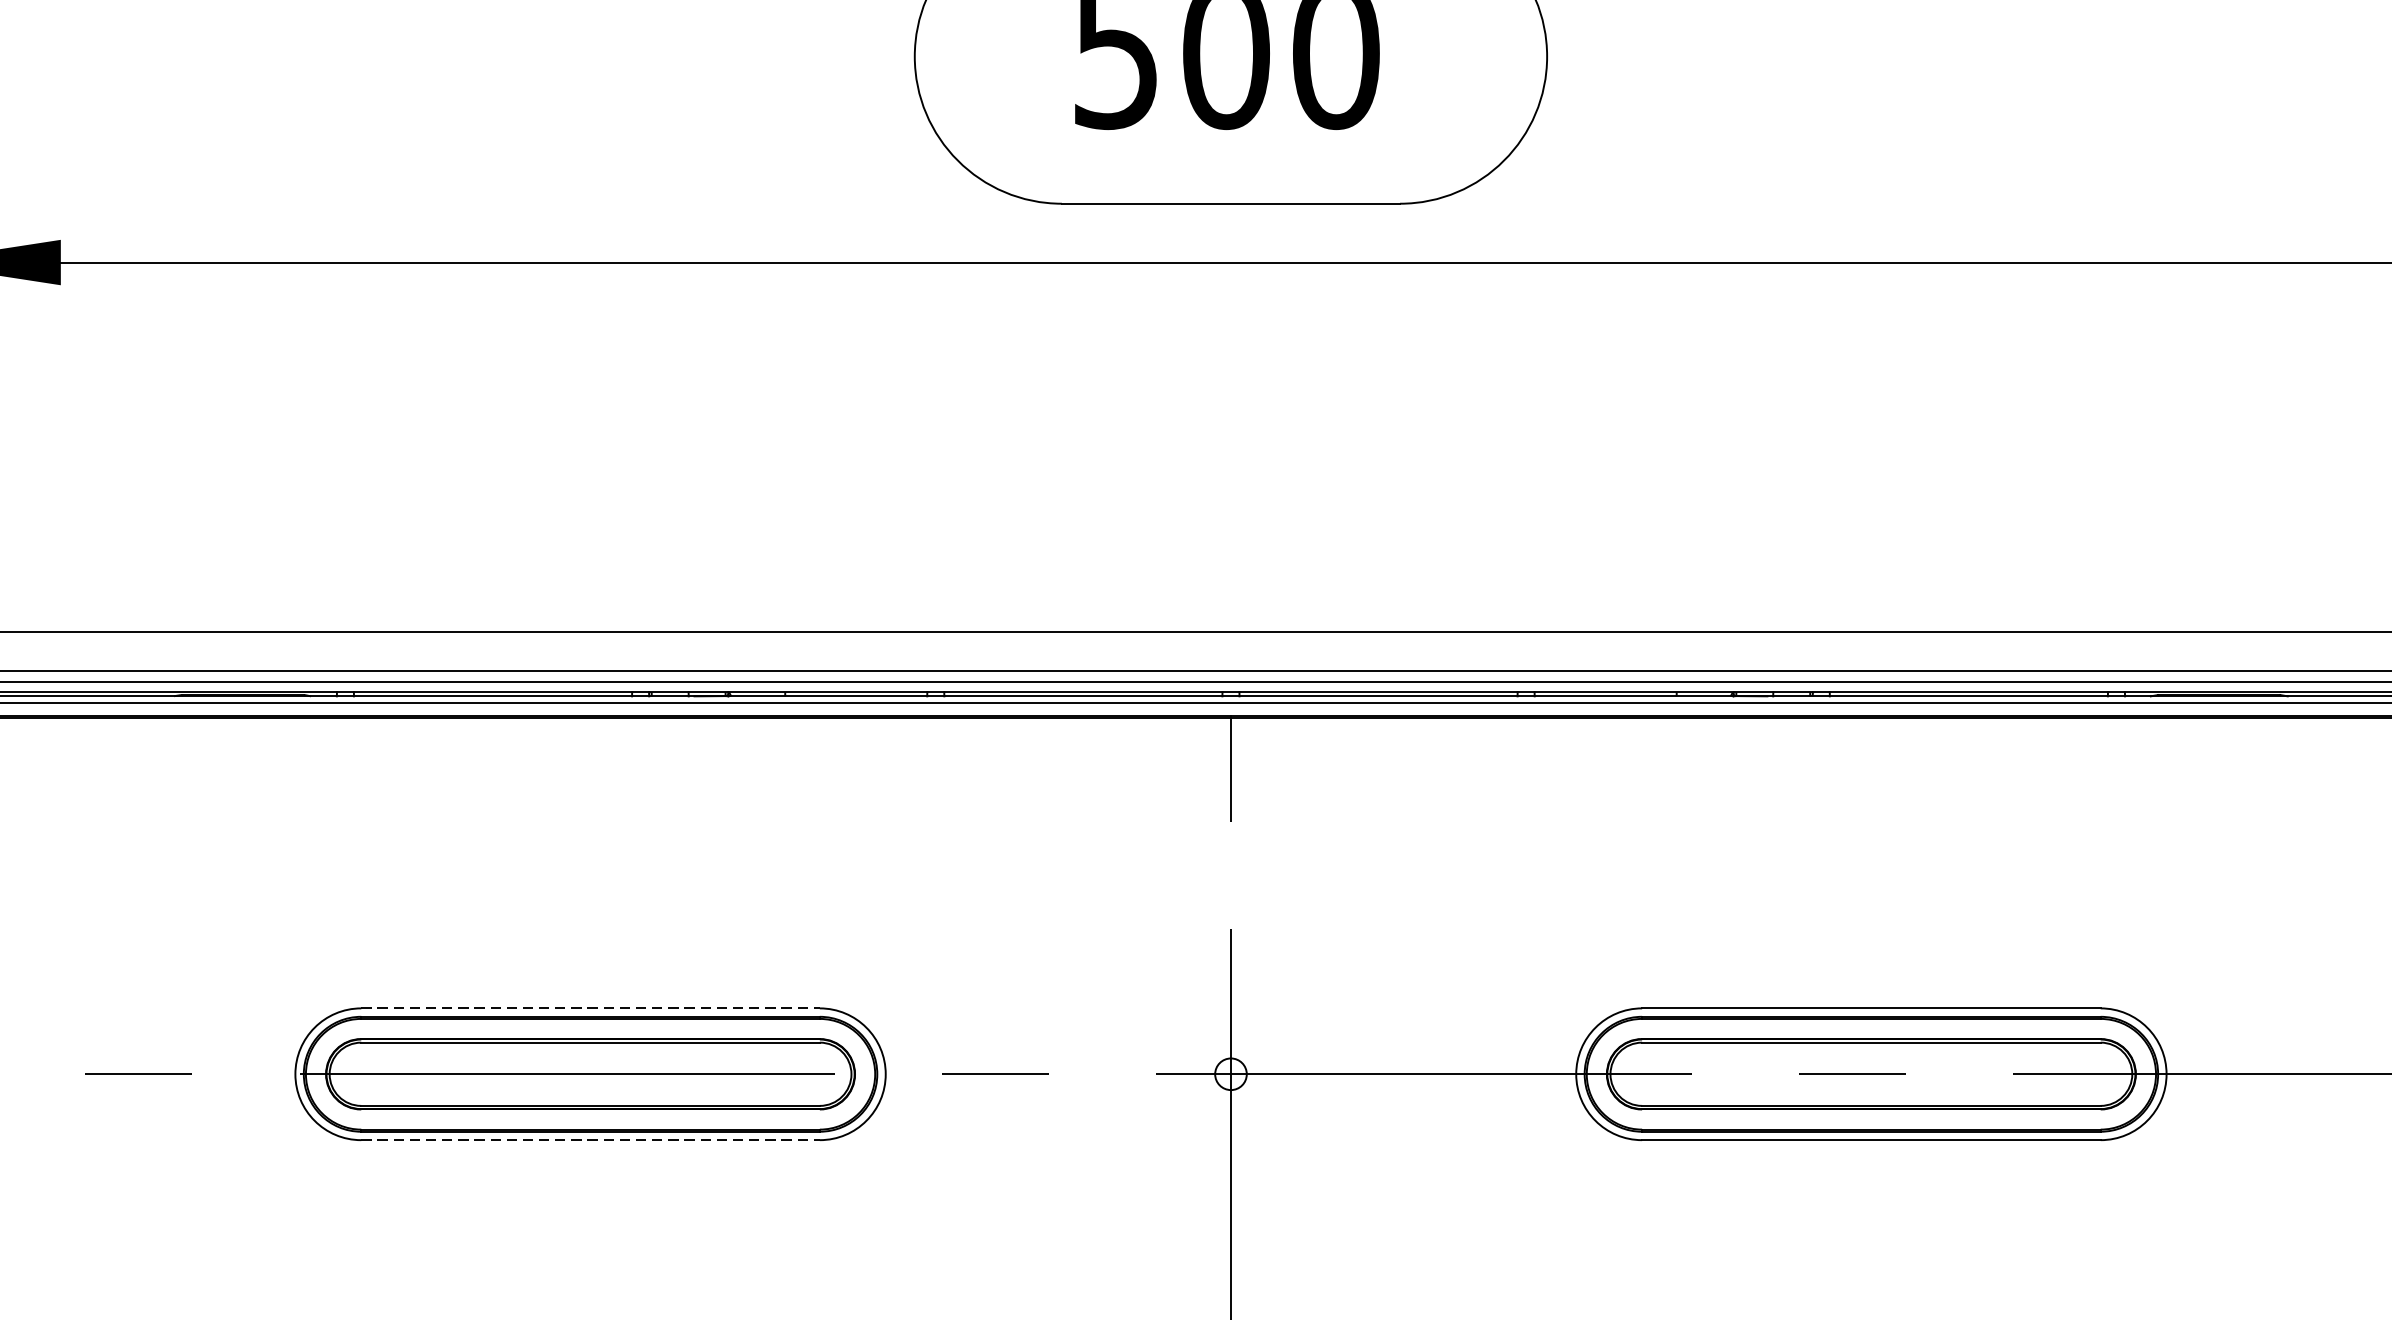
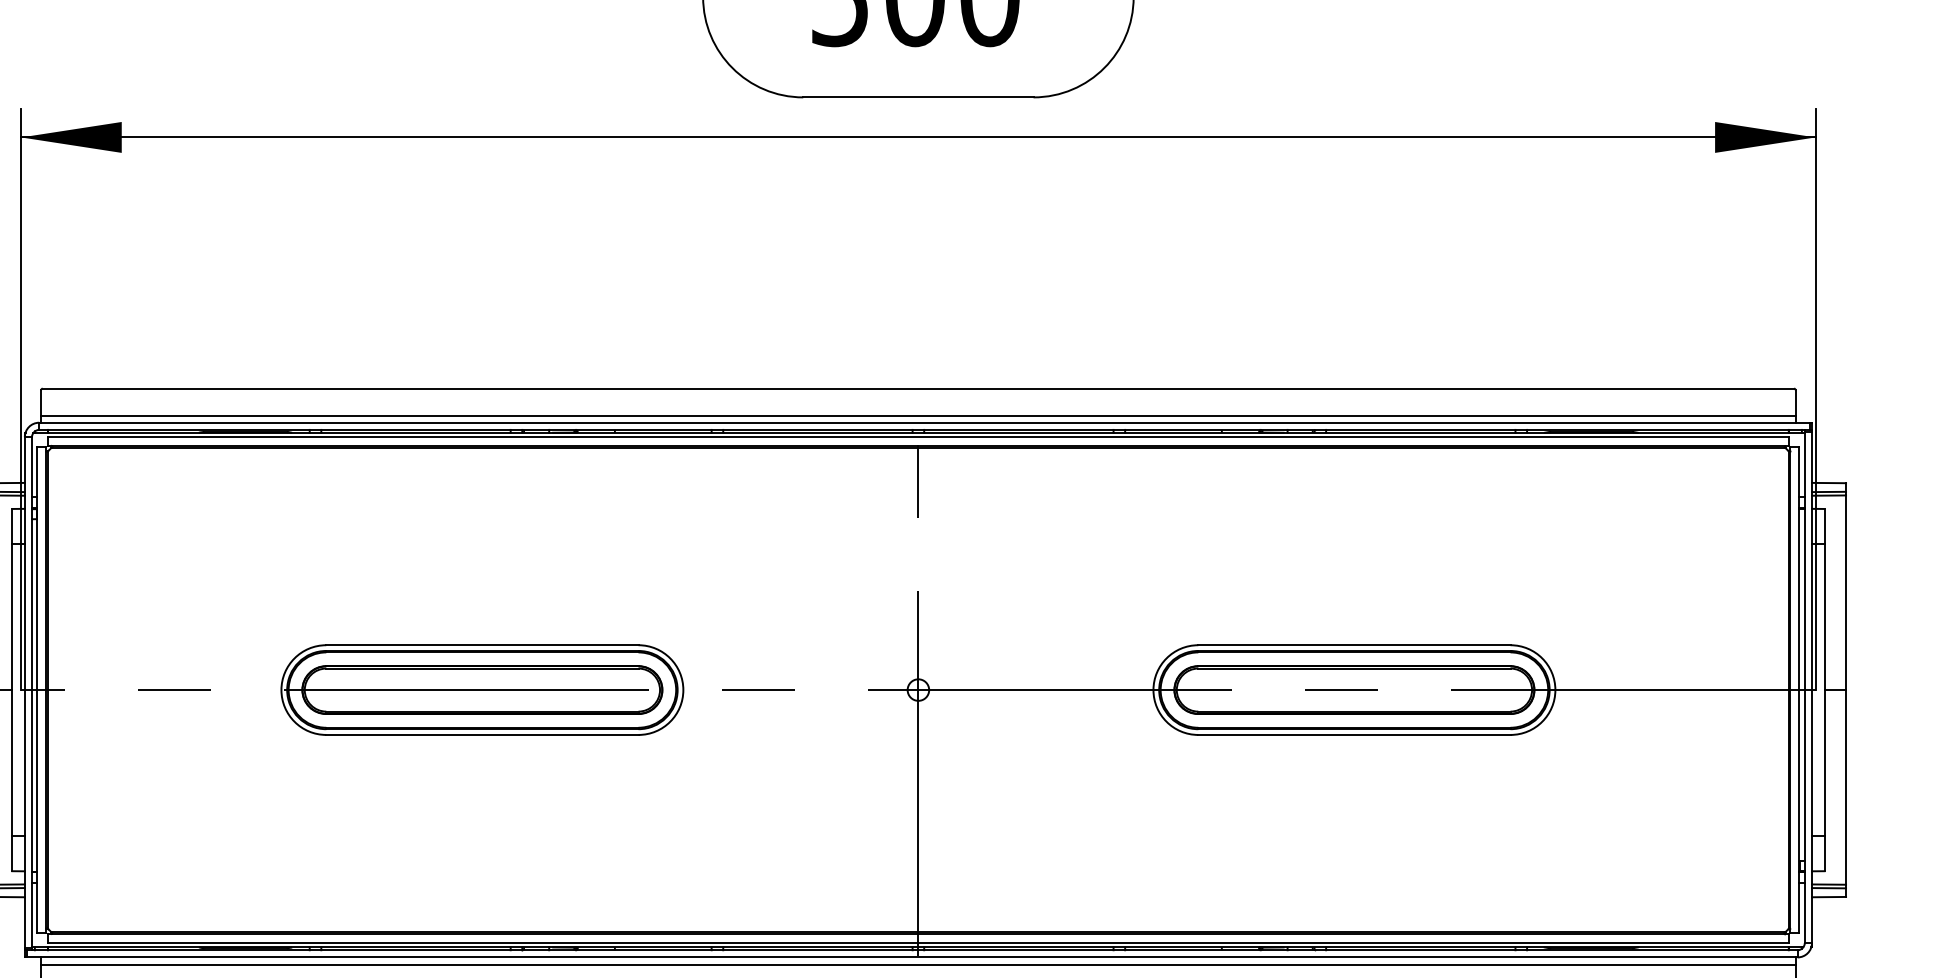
line: (590, 1008) -> (482, 645), dashed -> solid
line: (590, 1139) -> (482, 734), dashed -> solid

